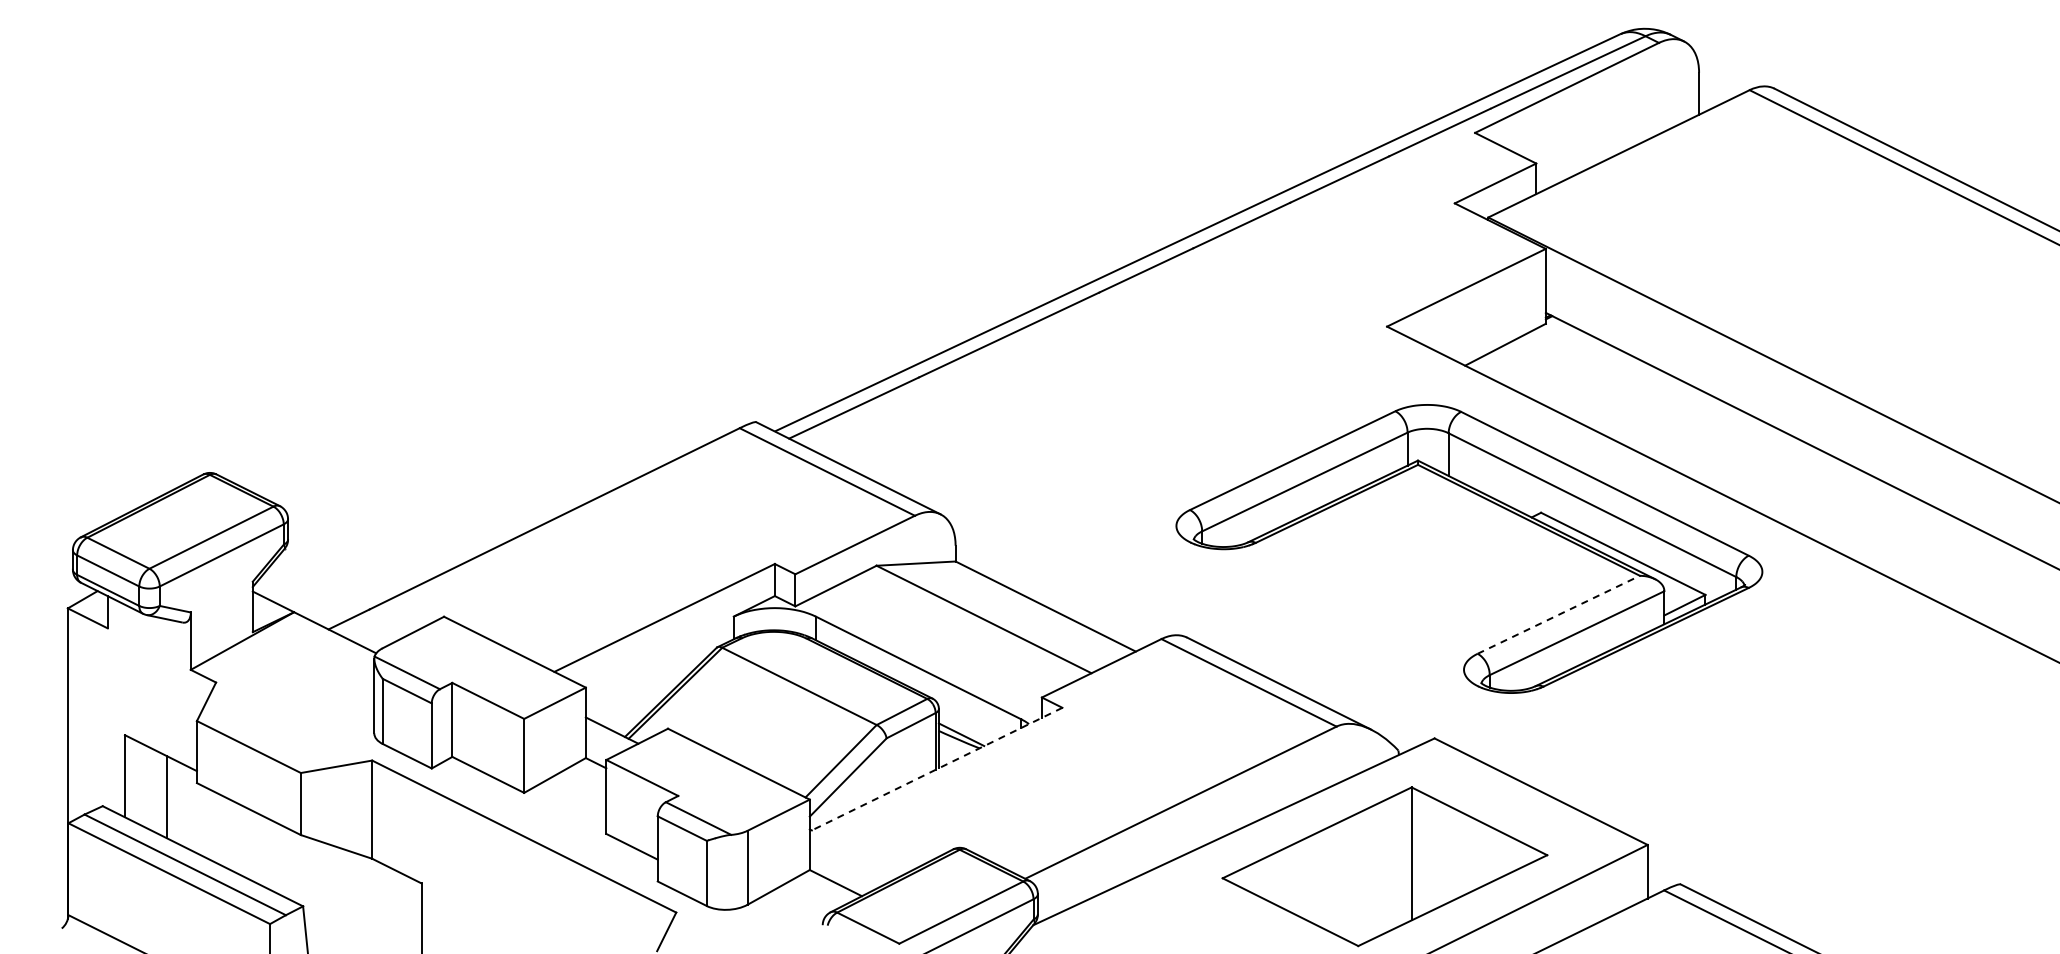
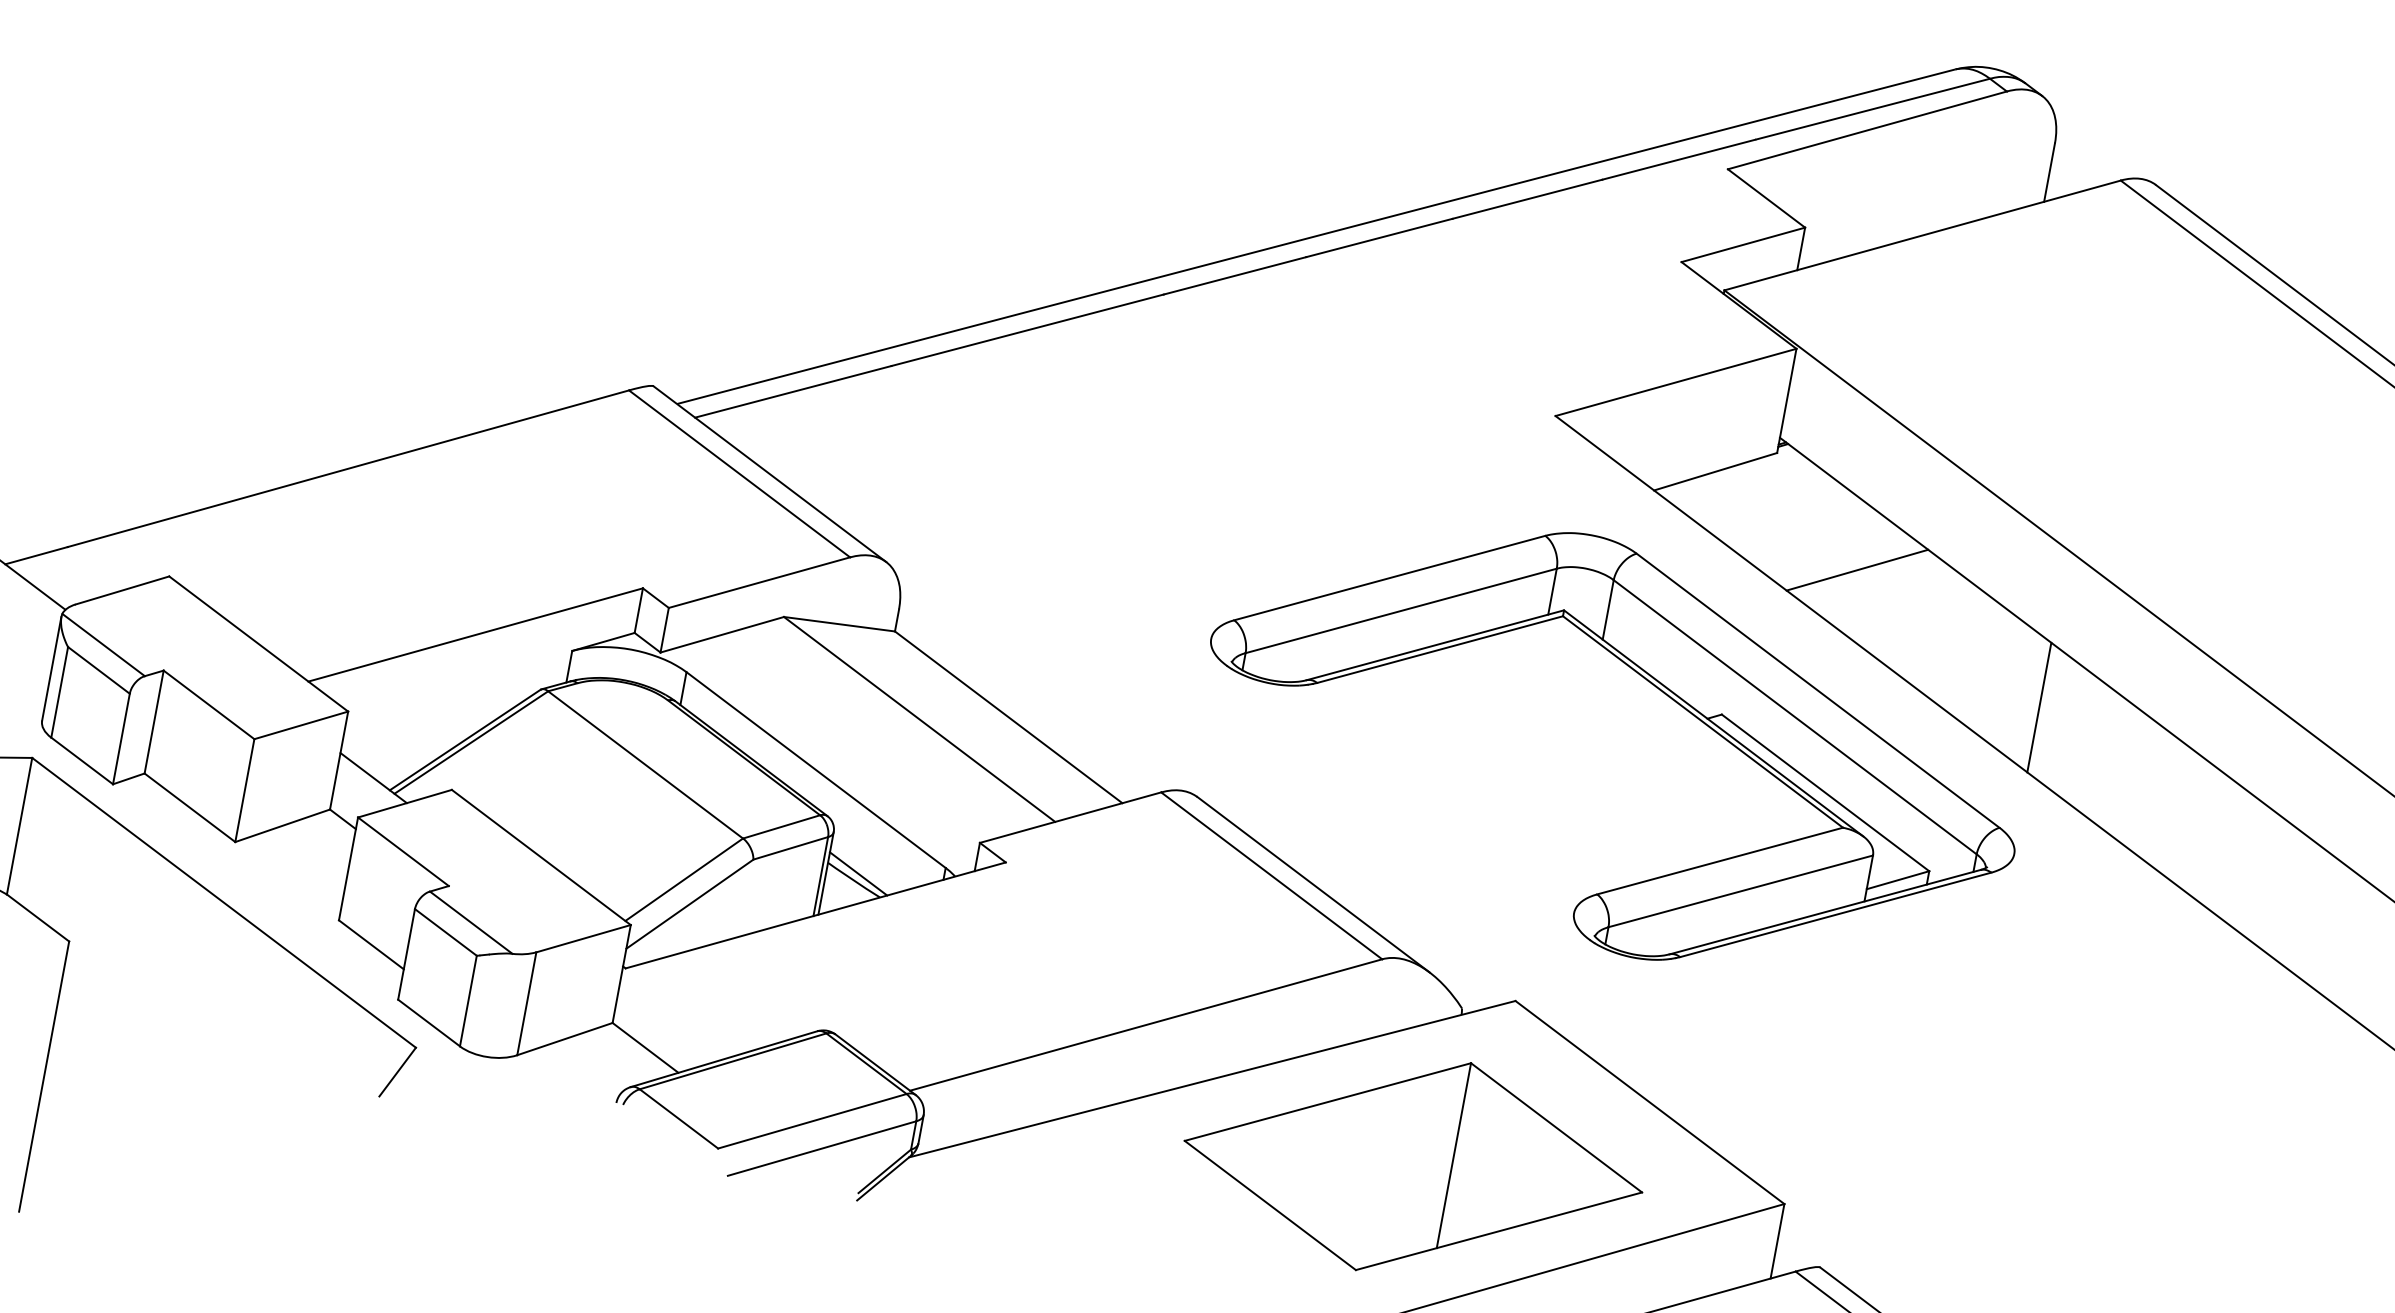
line: (1616, 394) -> (1857, 569), added
line: (1760, 466) -> (2038, 706), added
line: (1559, 614) -> (1721, 860), dashed -> solid
line: (936, 769) -> (814, 915), dashed -> solid

